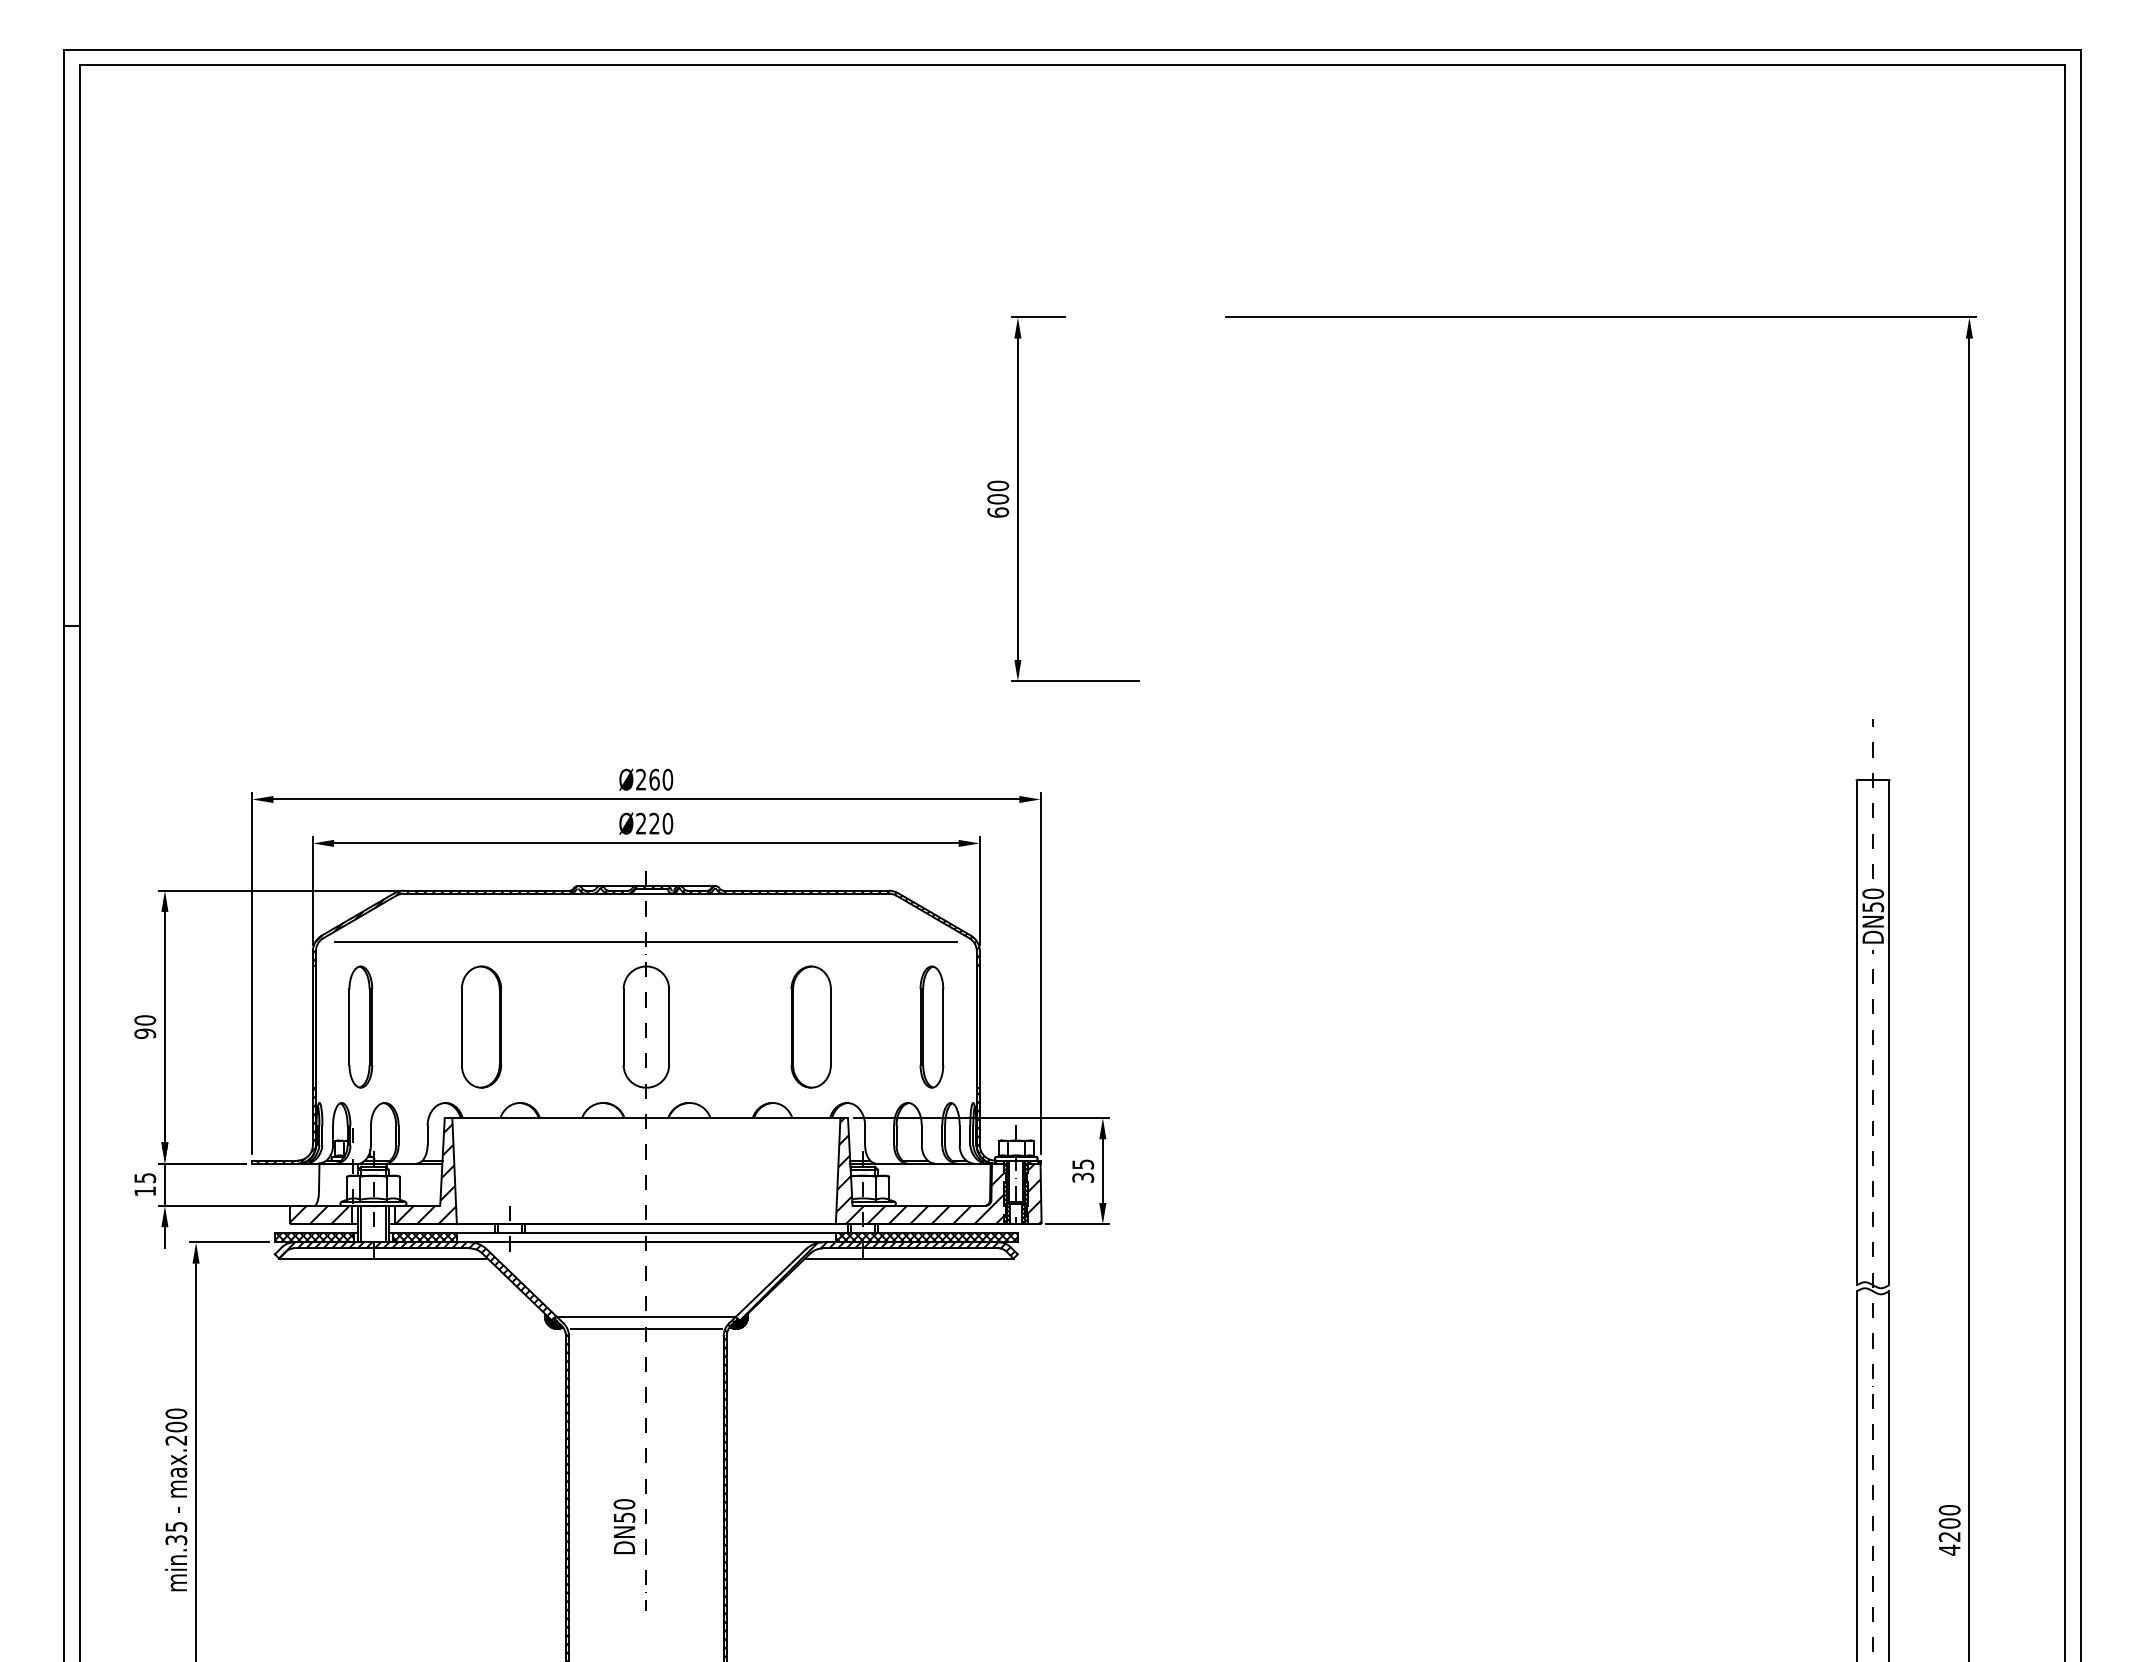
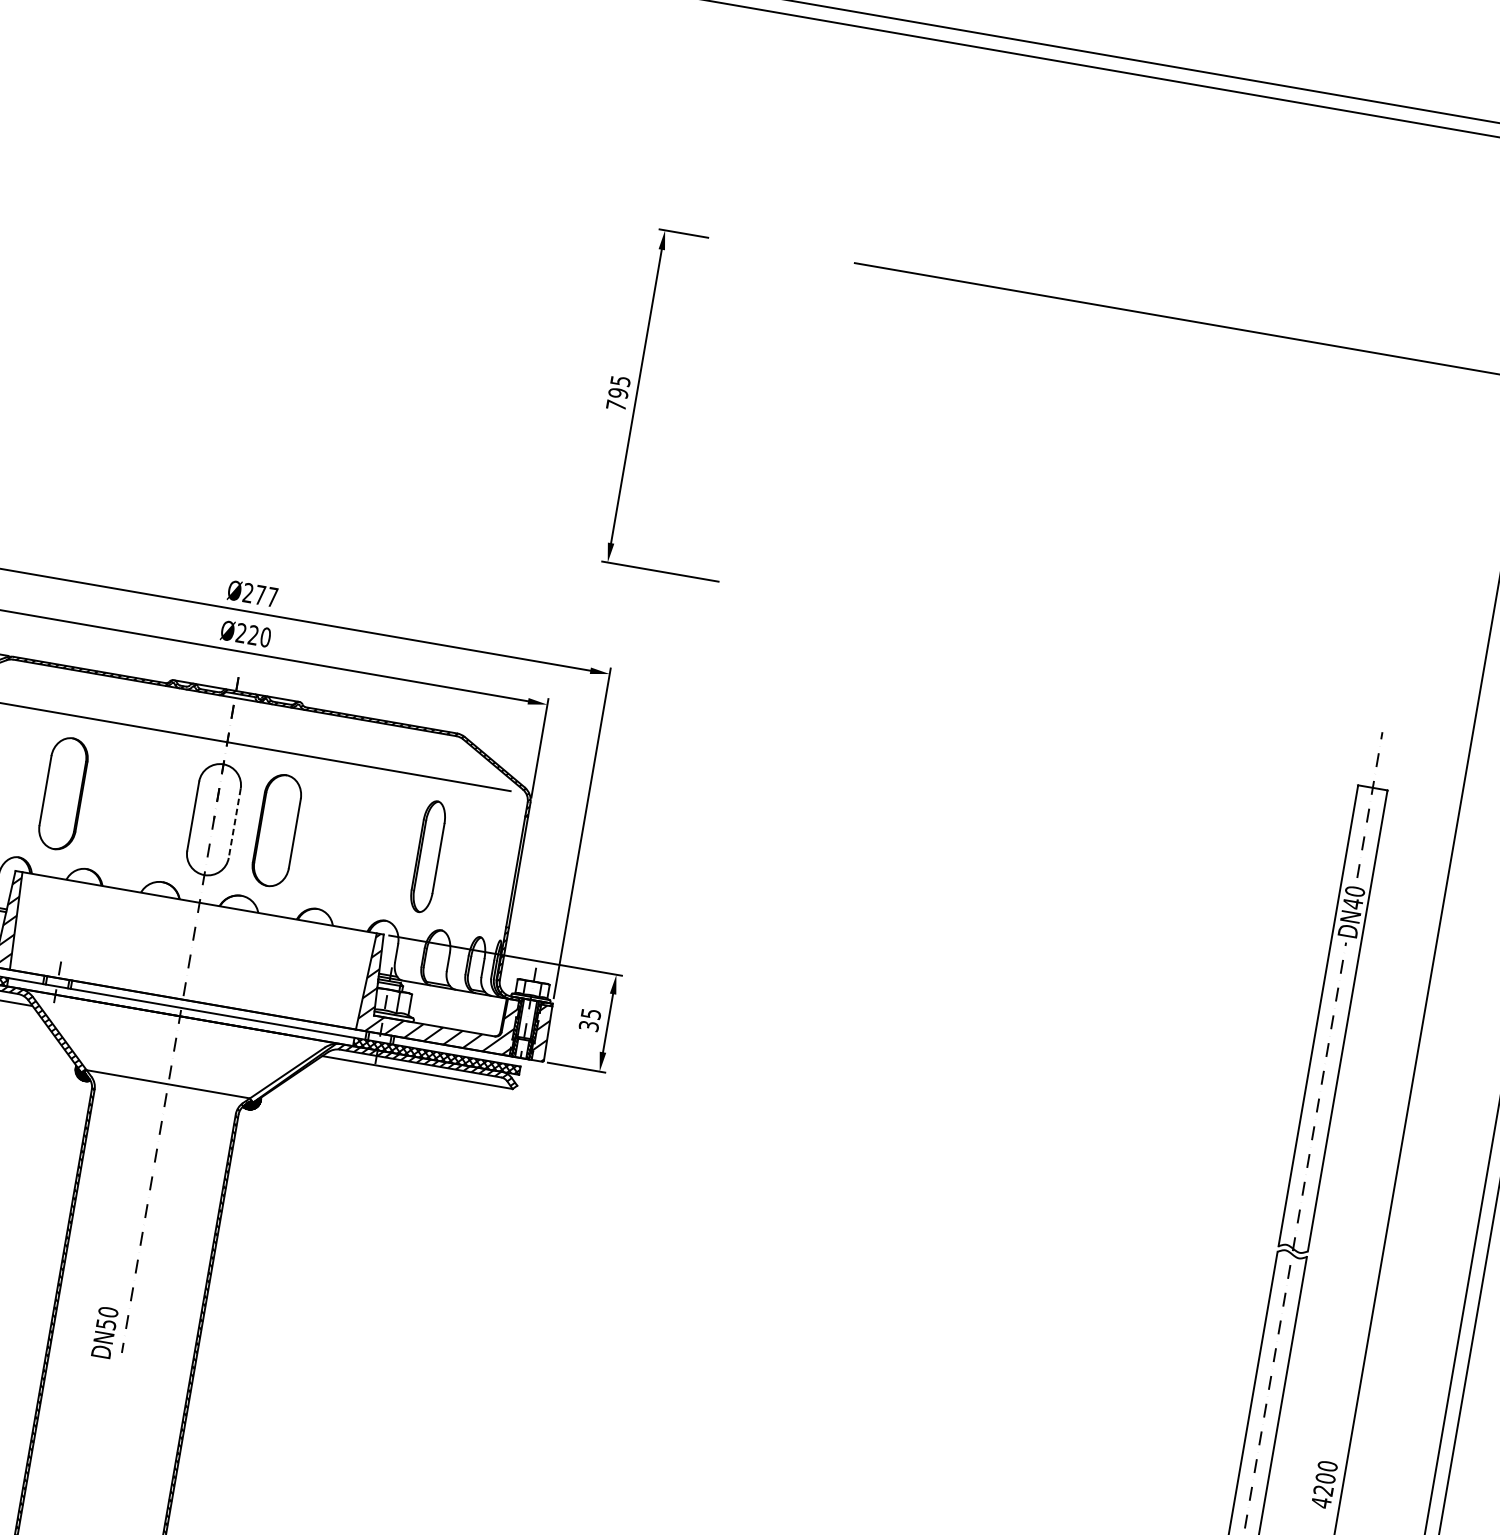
text: (998, 498) -> (618, 392), 600 -> 795
text: (661, 779) -> (266, 596), Ø260 -> Ø277
text: (1873, 906) -> (1353, 903), DN50 -> DN40
part: (810, 1026) -> (276, 829), moved
part: (931, 1026) -> (427, 856), moved
line: (669, 1027) -> (235, 823), solid -> dashed
line: (645, 1329) -> (165, 1095), removed
text: (624, 1526) -> (104, 1332), moved

